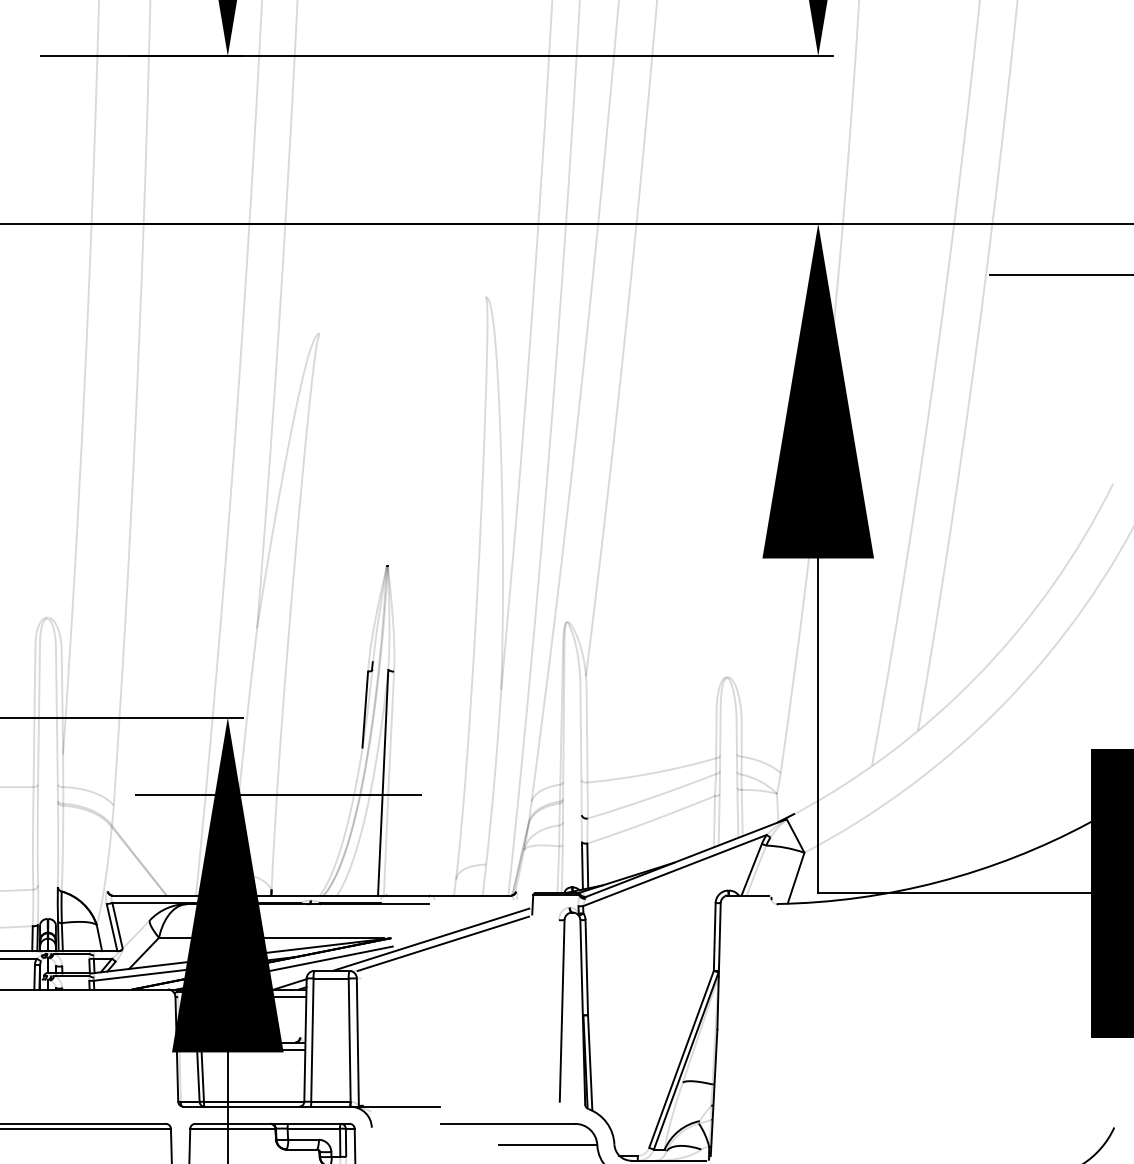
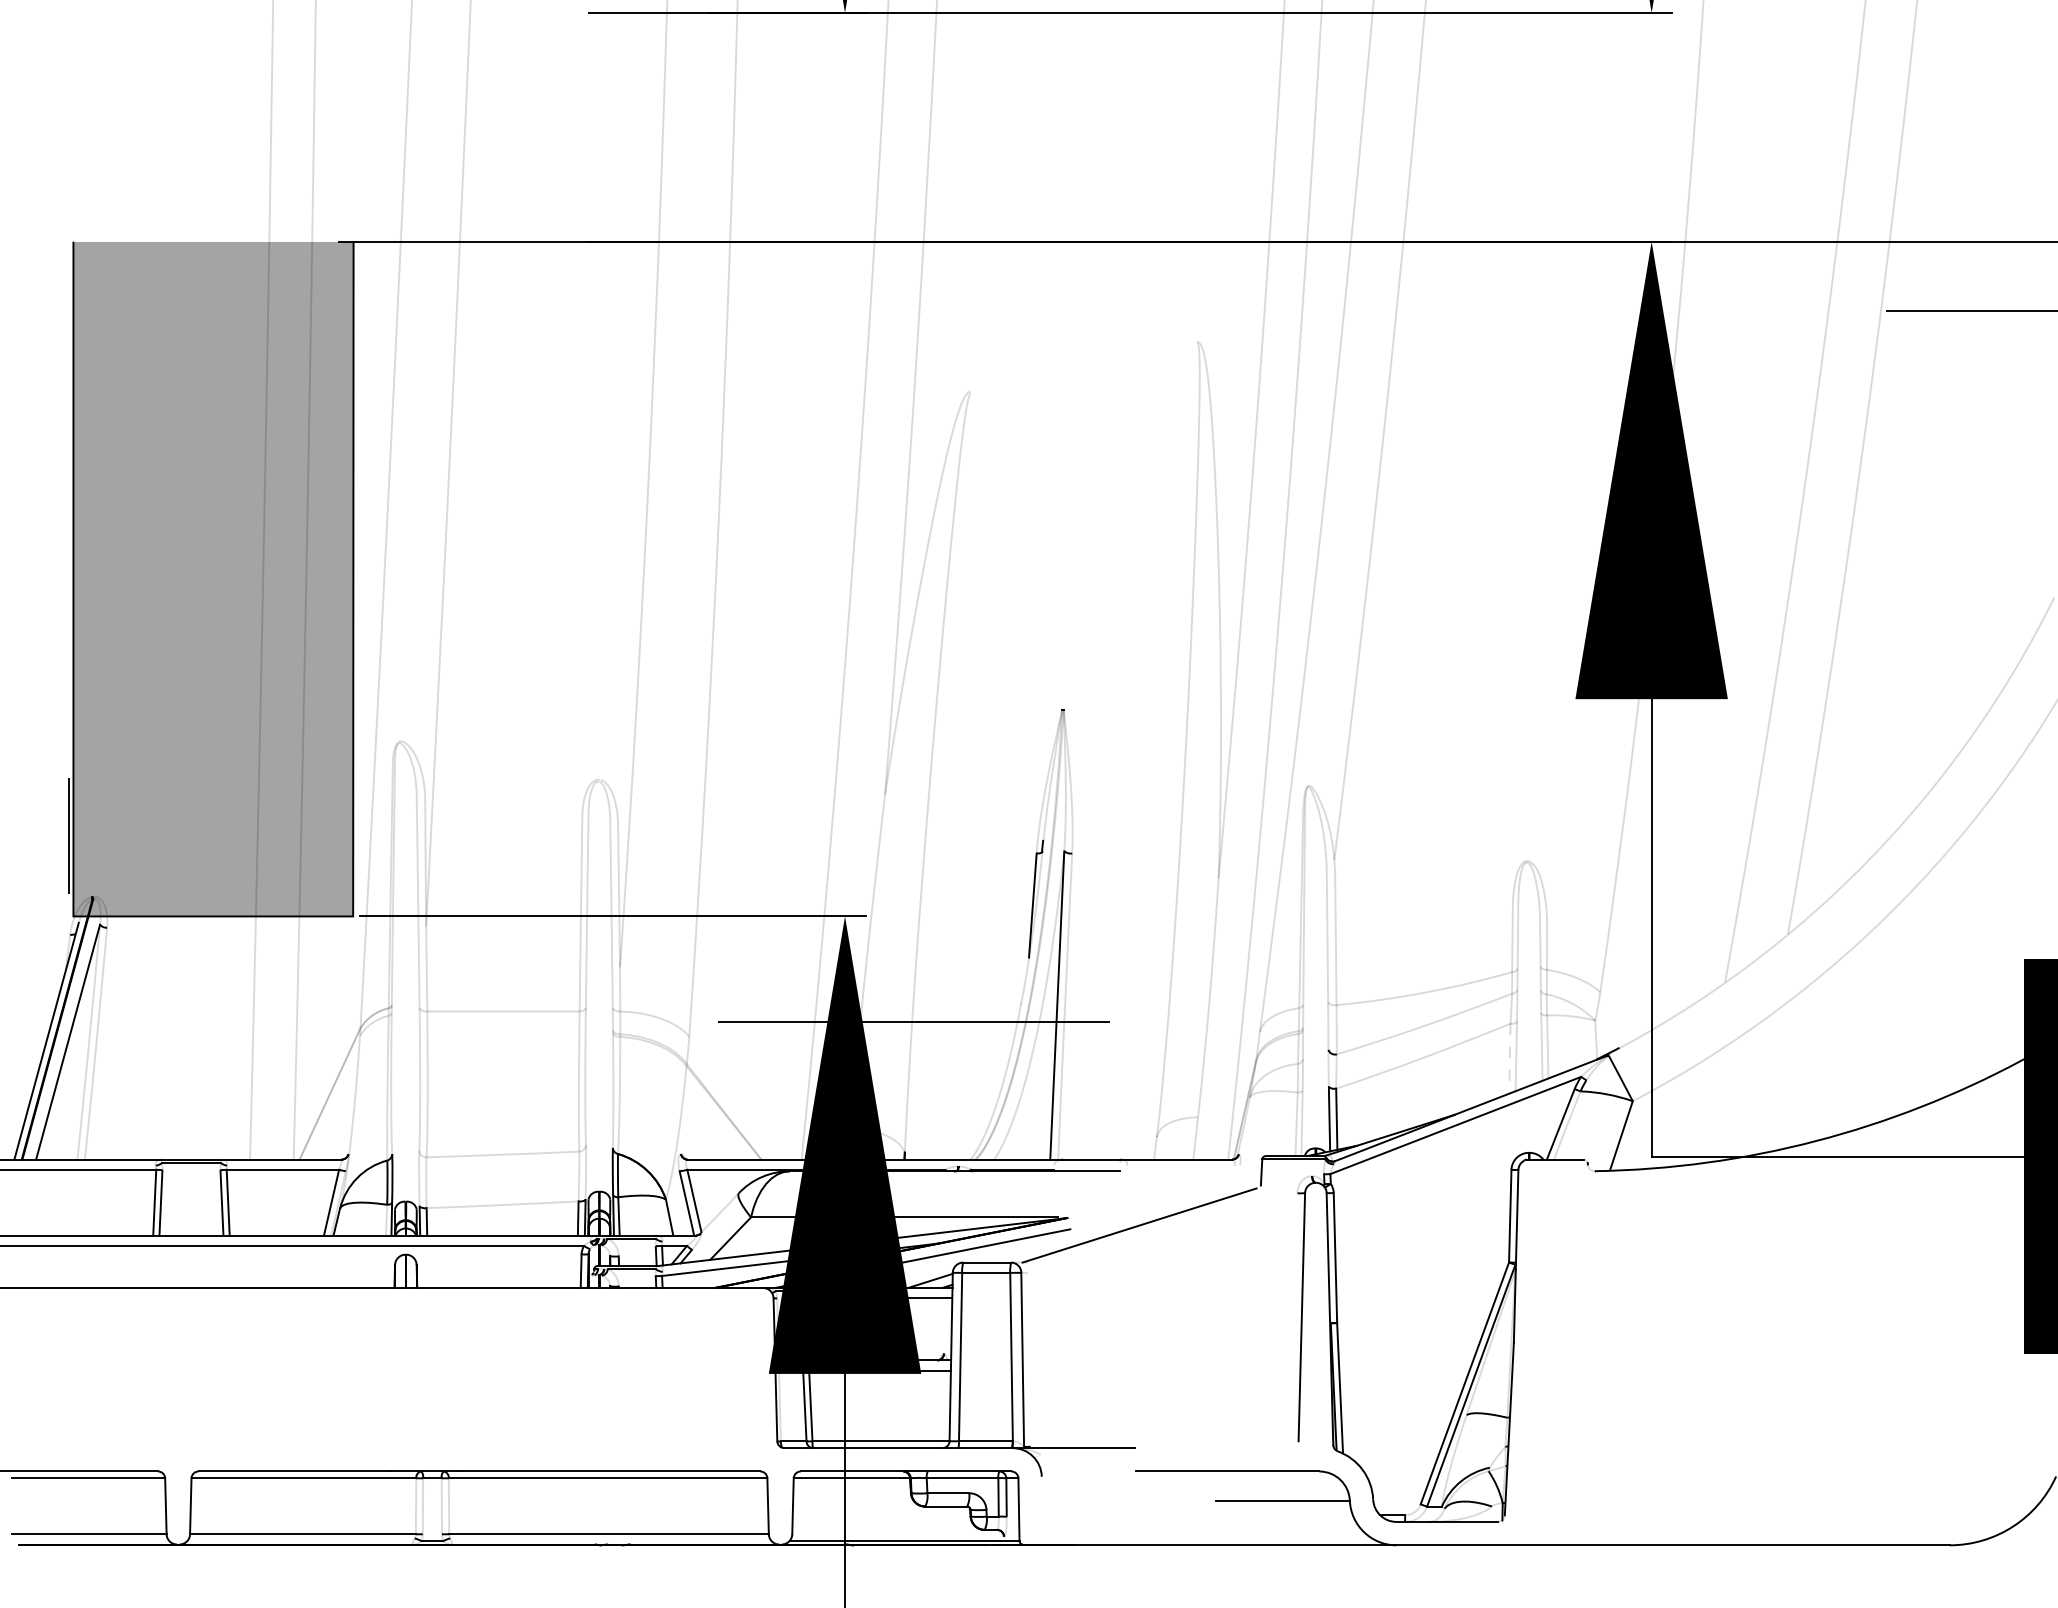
line: (714, 822) -> (1509, 1059), solid -> dashed
line: (430, 939) -> (1122, 1219), removed

